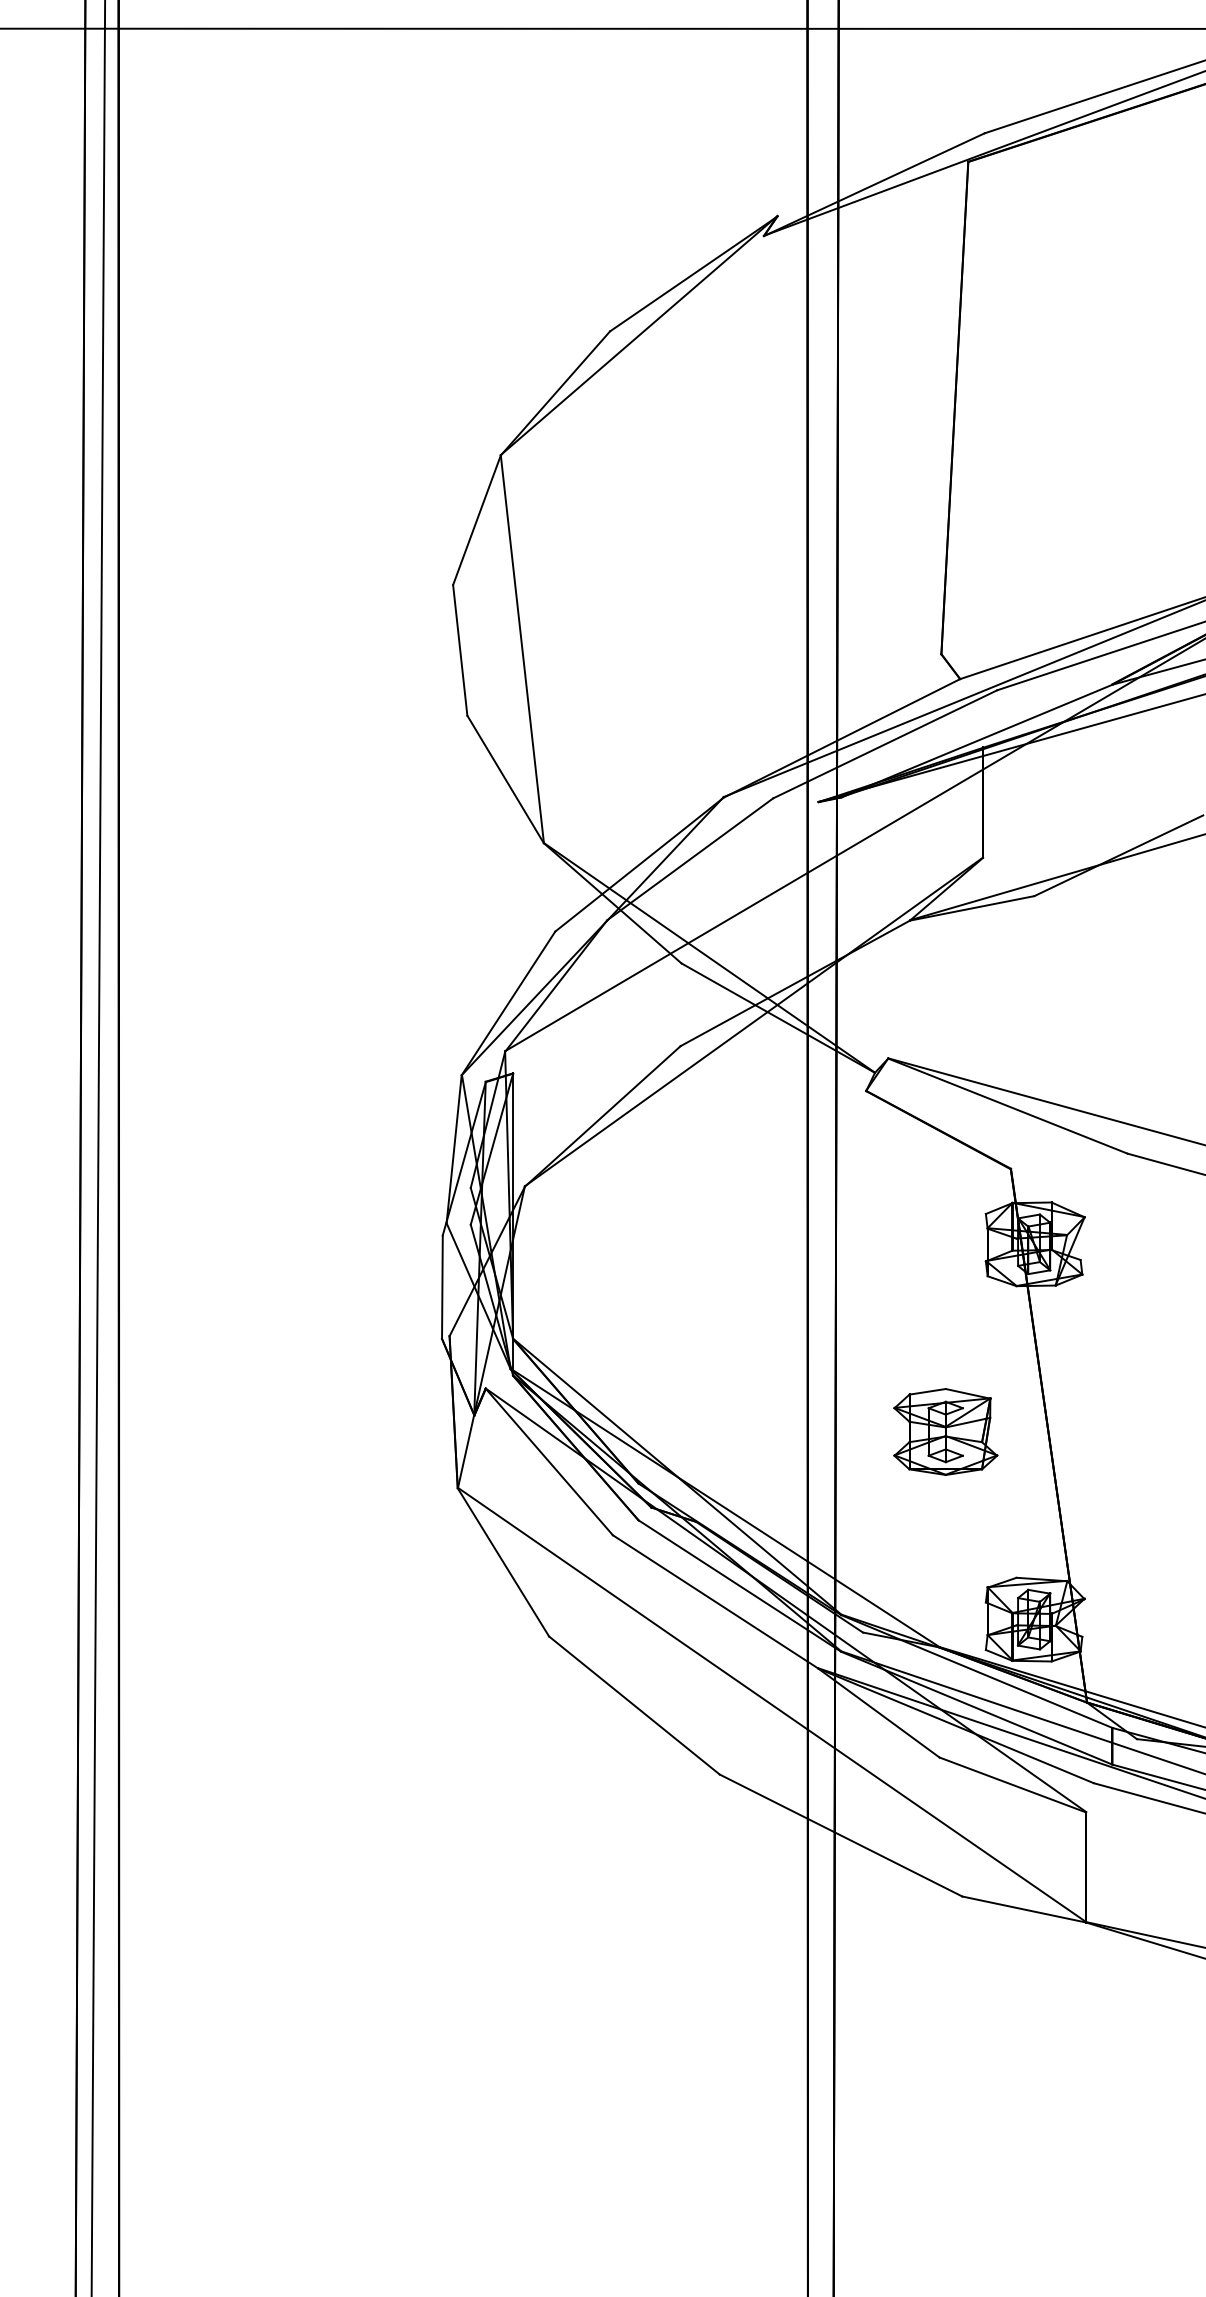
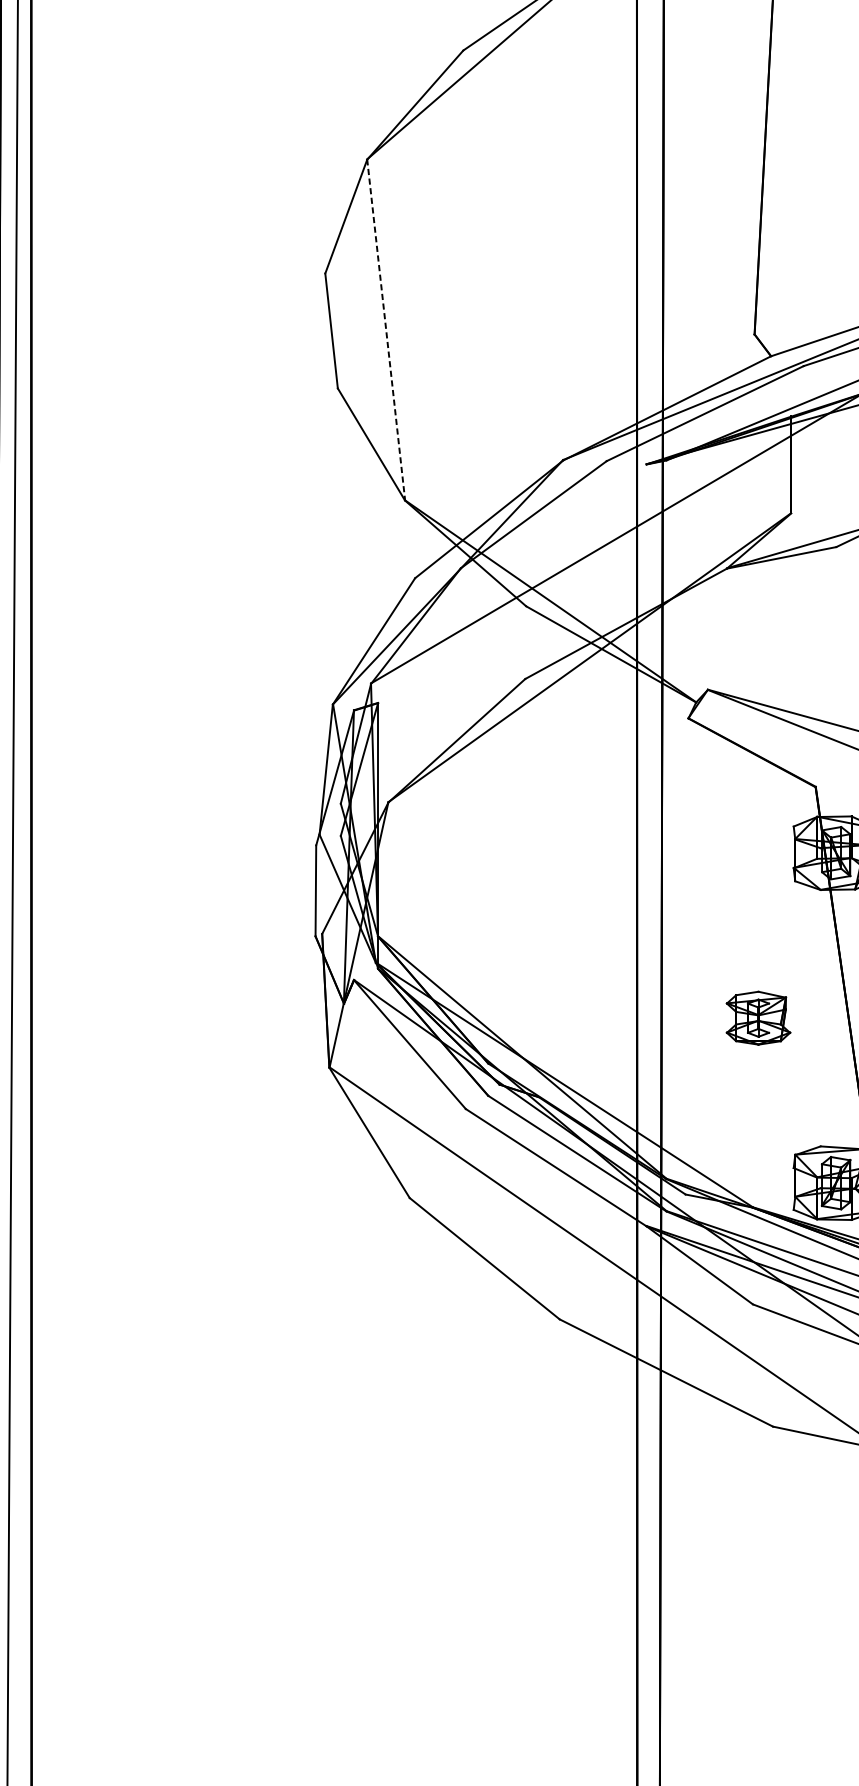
line: (522, 649) -> (386, 330), solid -> dashed
part: (945, 1431) -> (758, 1017), size x0.7

